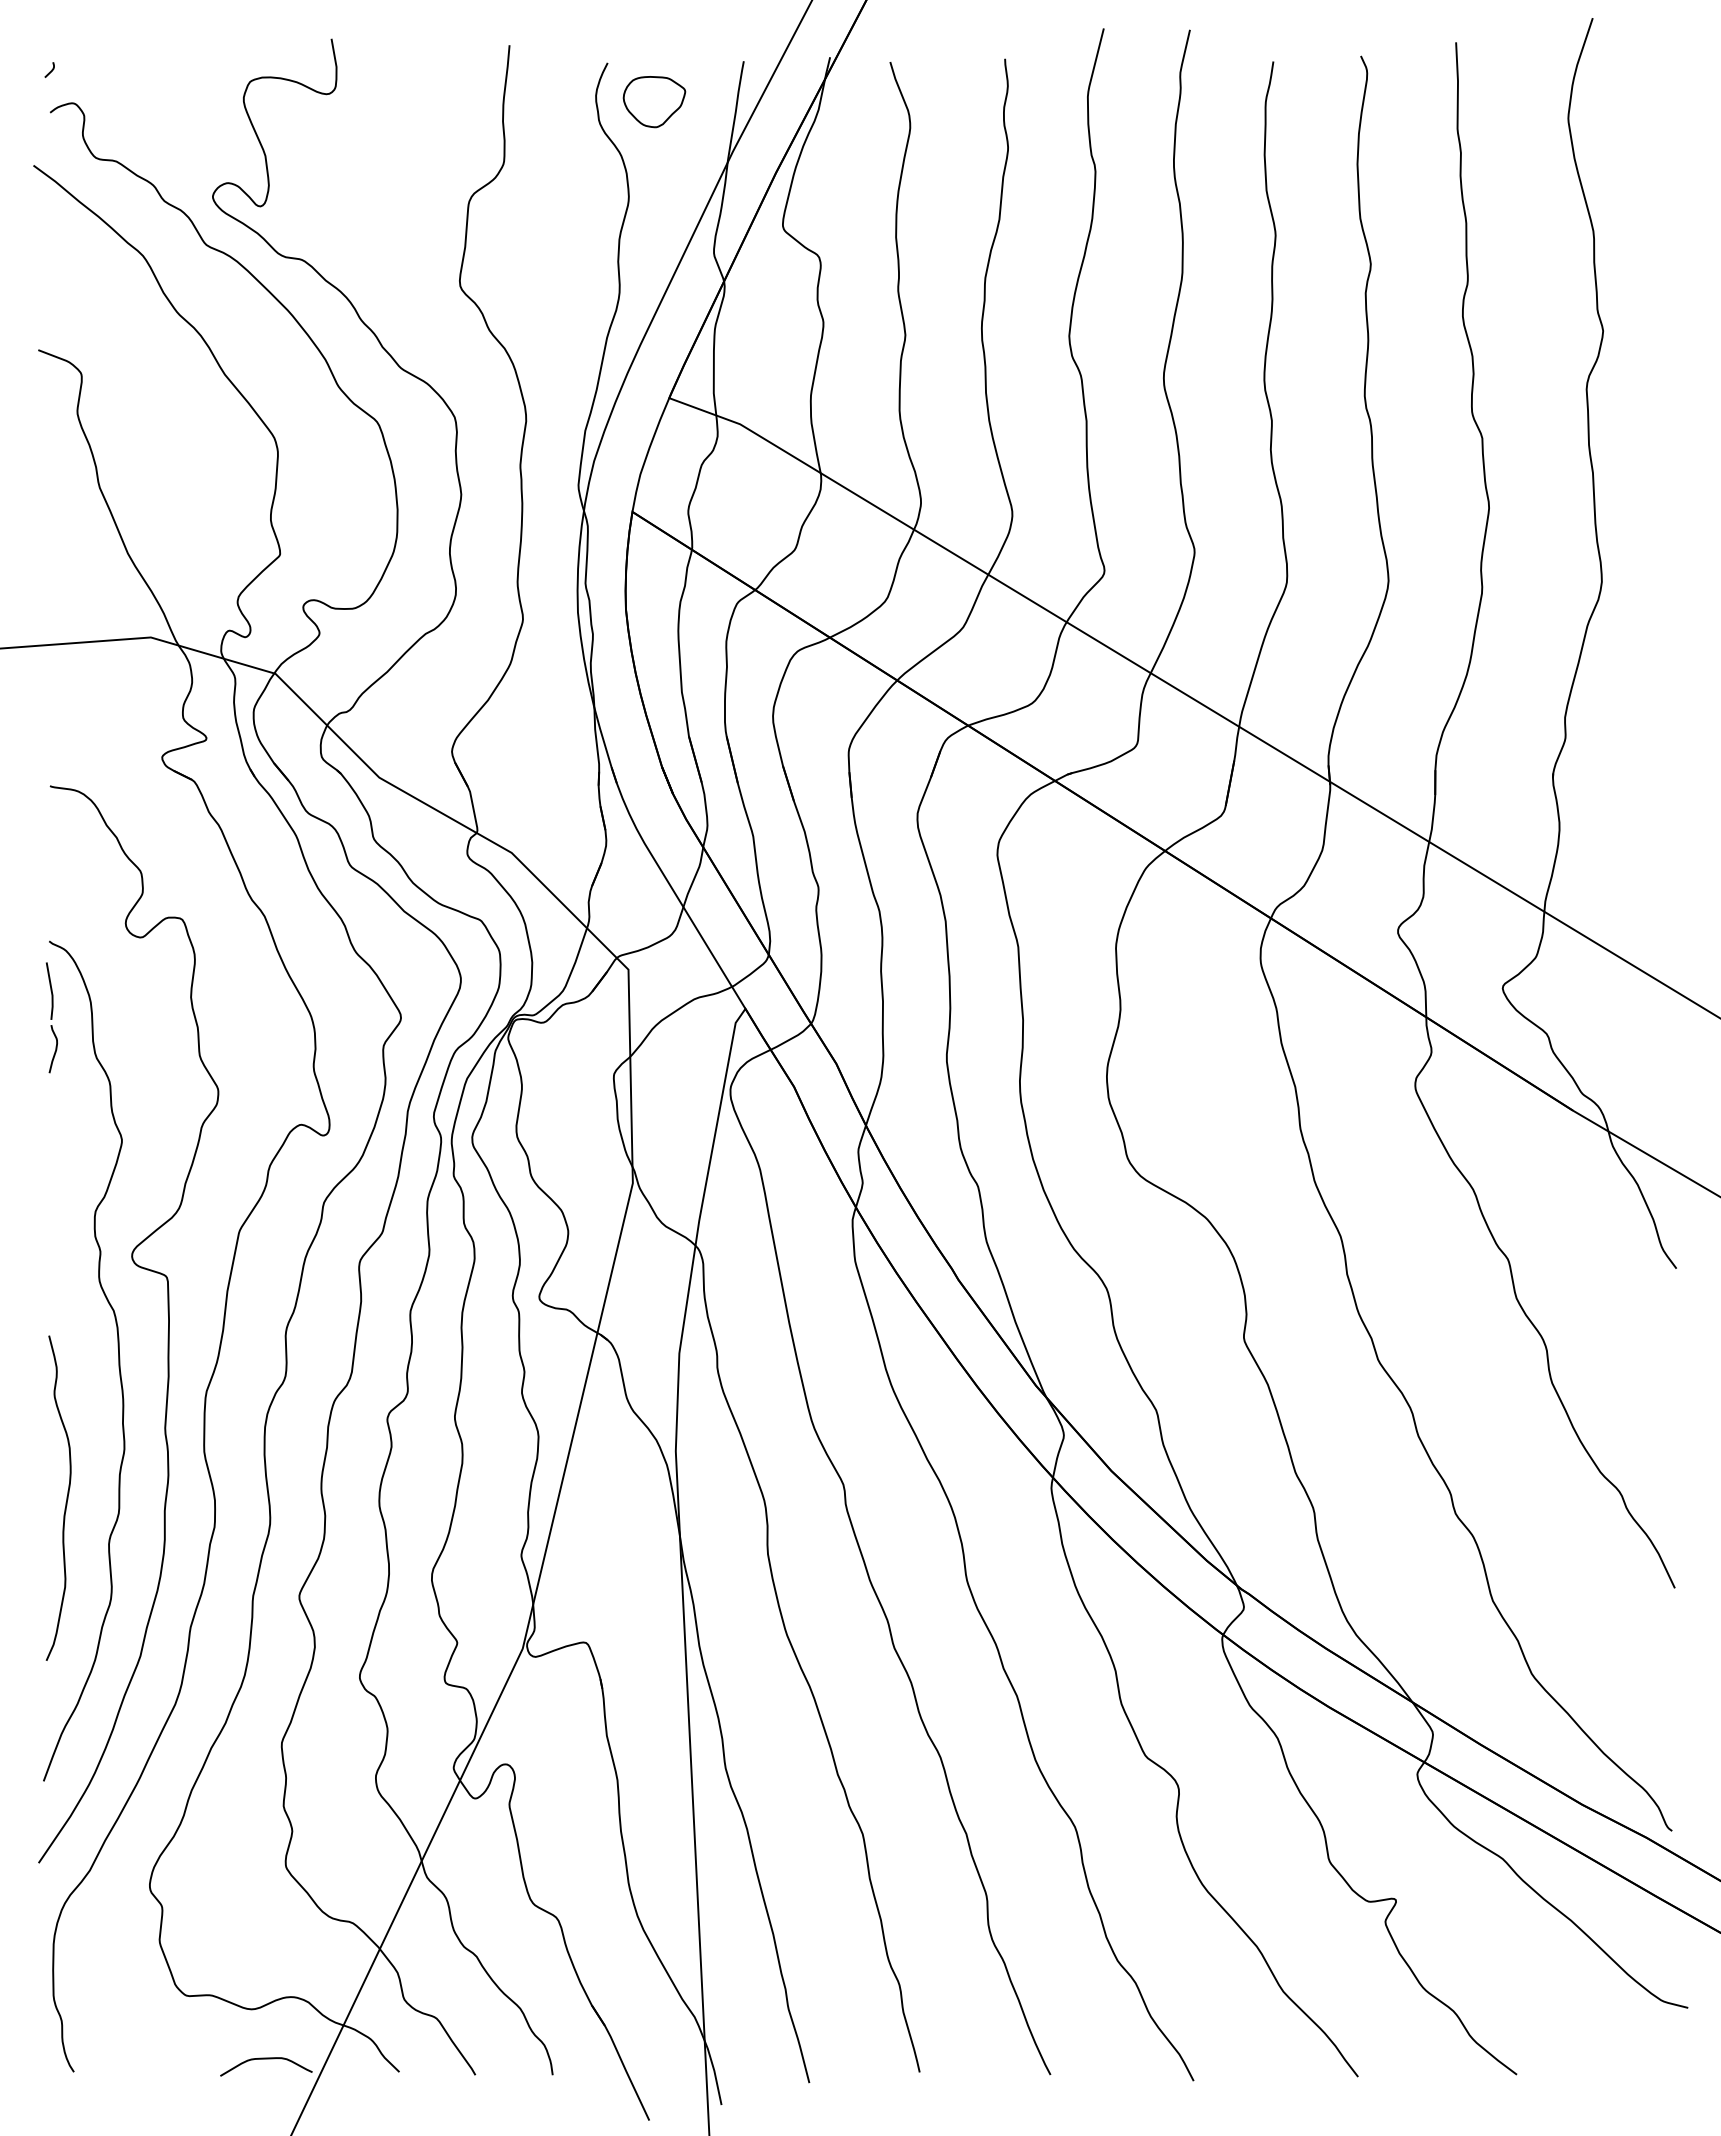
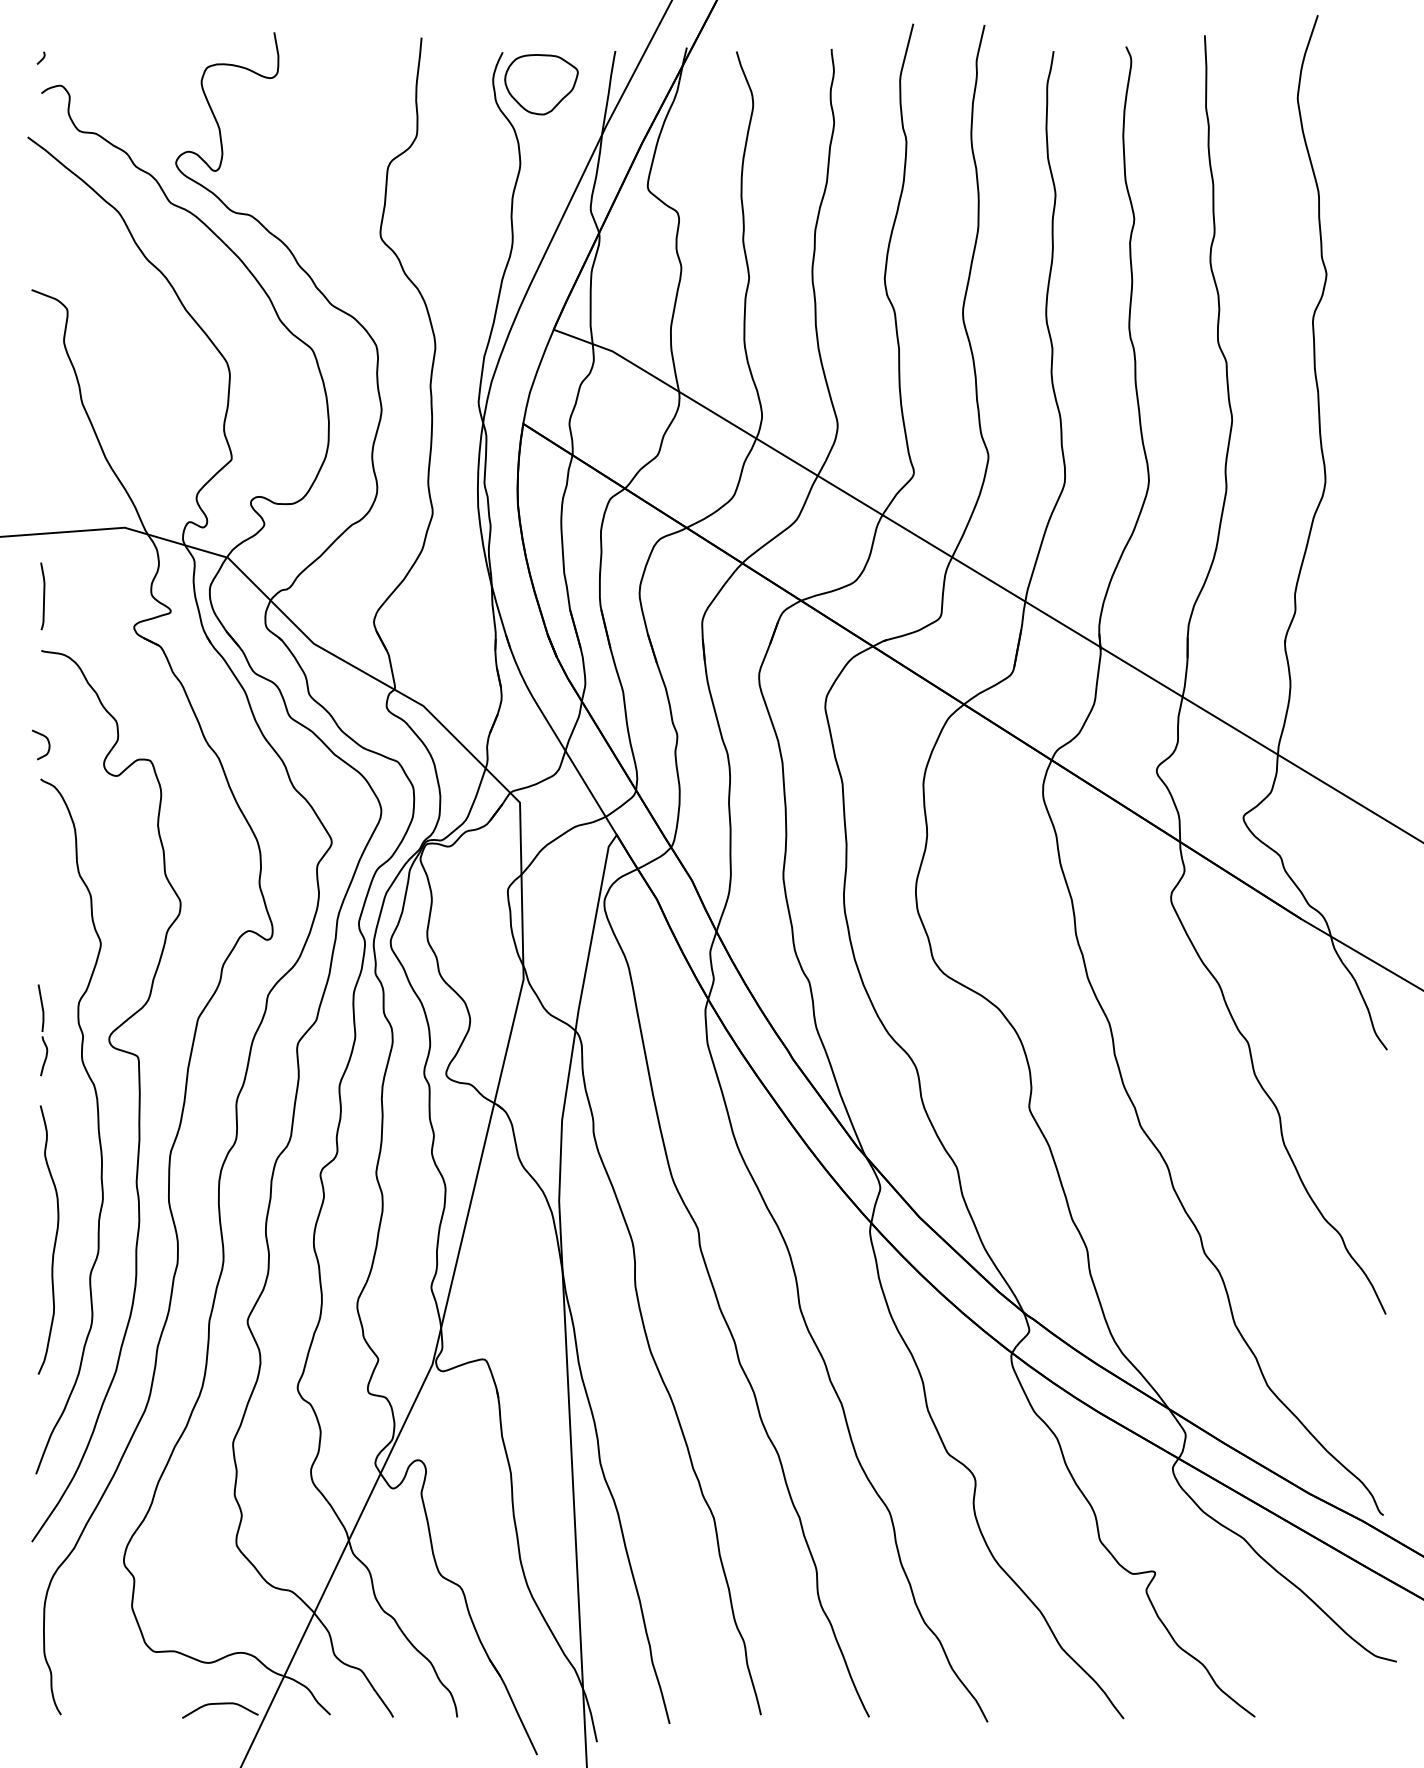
part: (654, 101) -> (541, 84), size x1.43
curve: (52, 720) -> (43, 596), added
curve: (57, 895) -> (47, 741), added
part: (51, 1017) -> (42, 1030), moved

